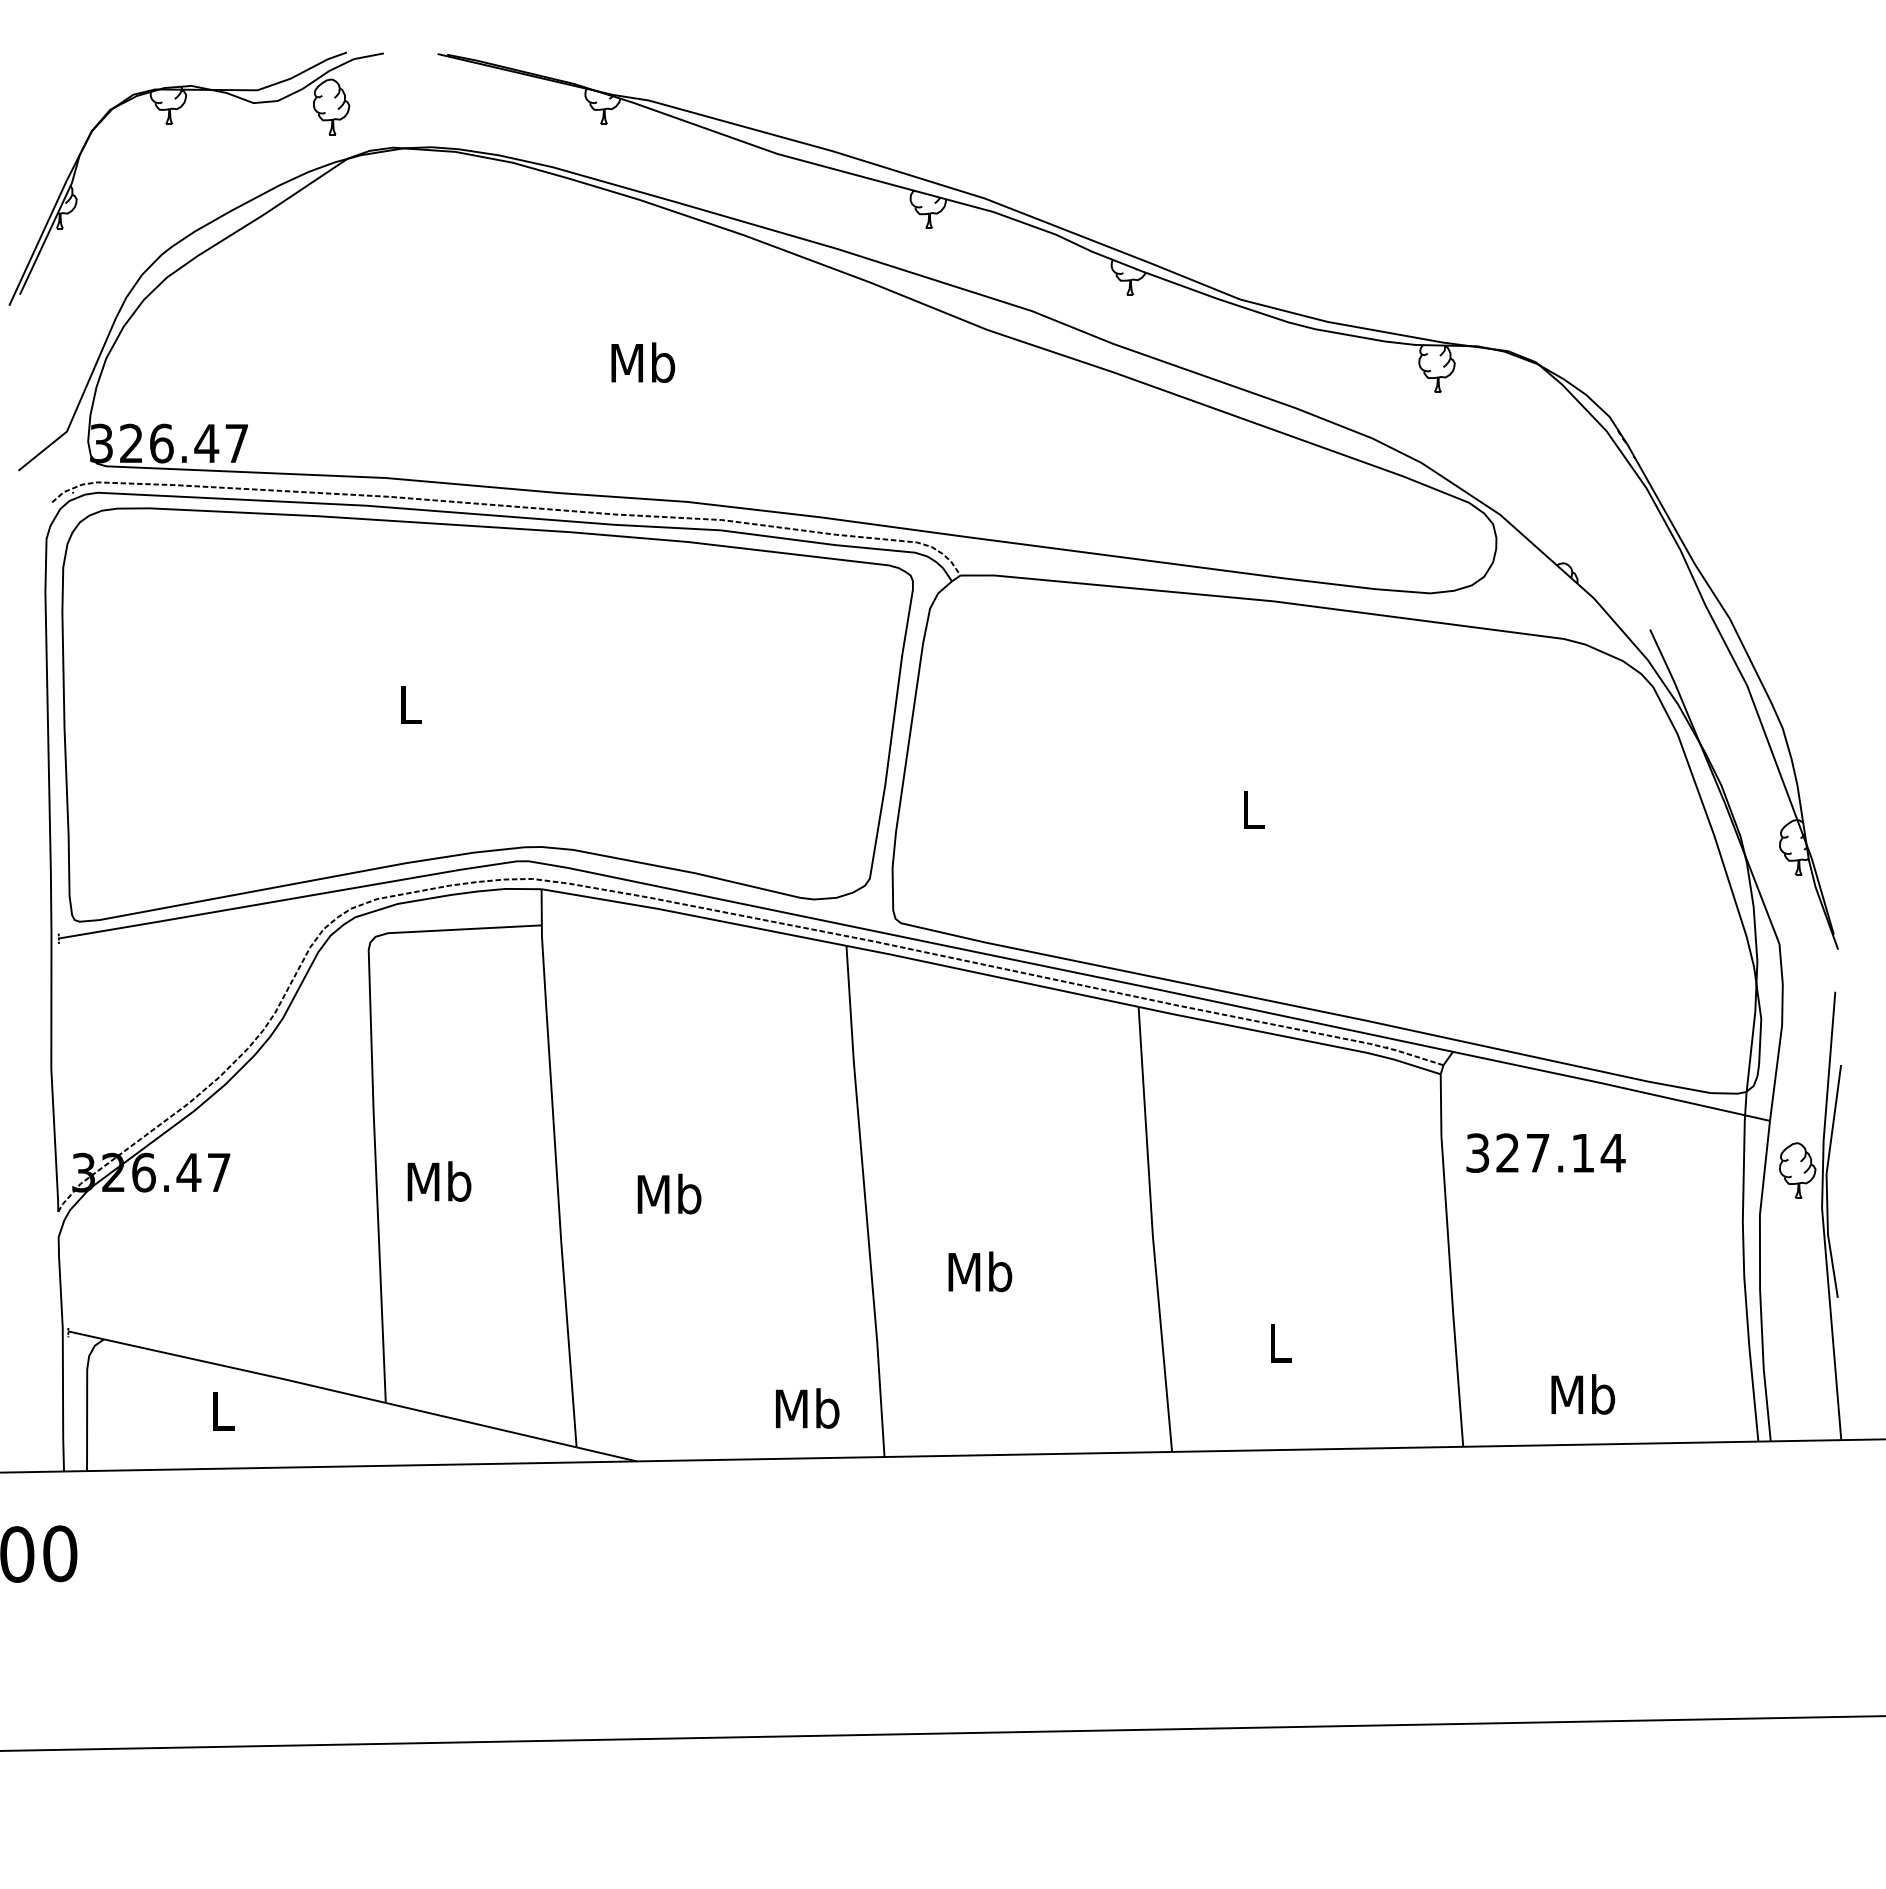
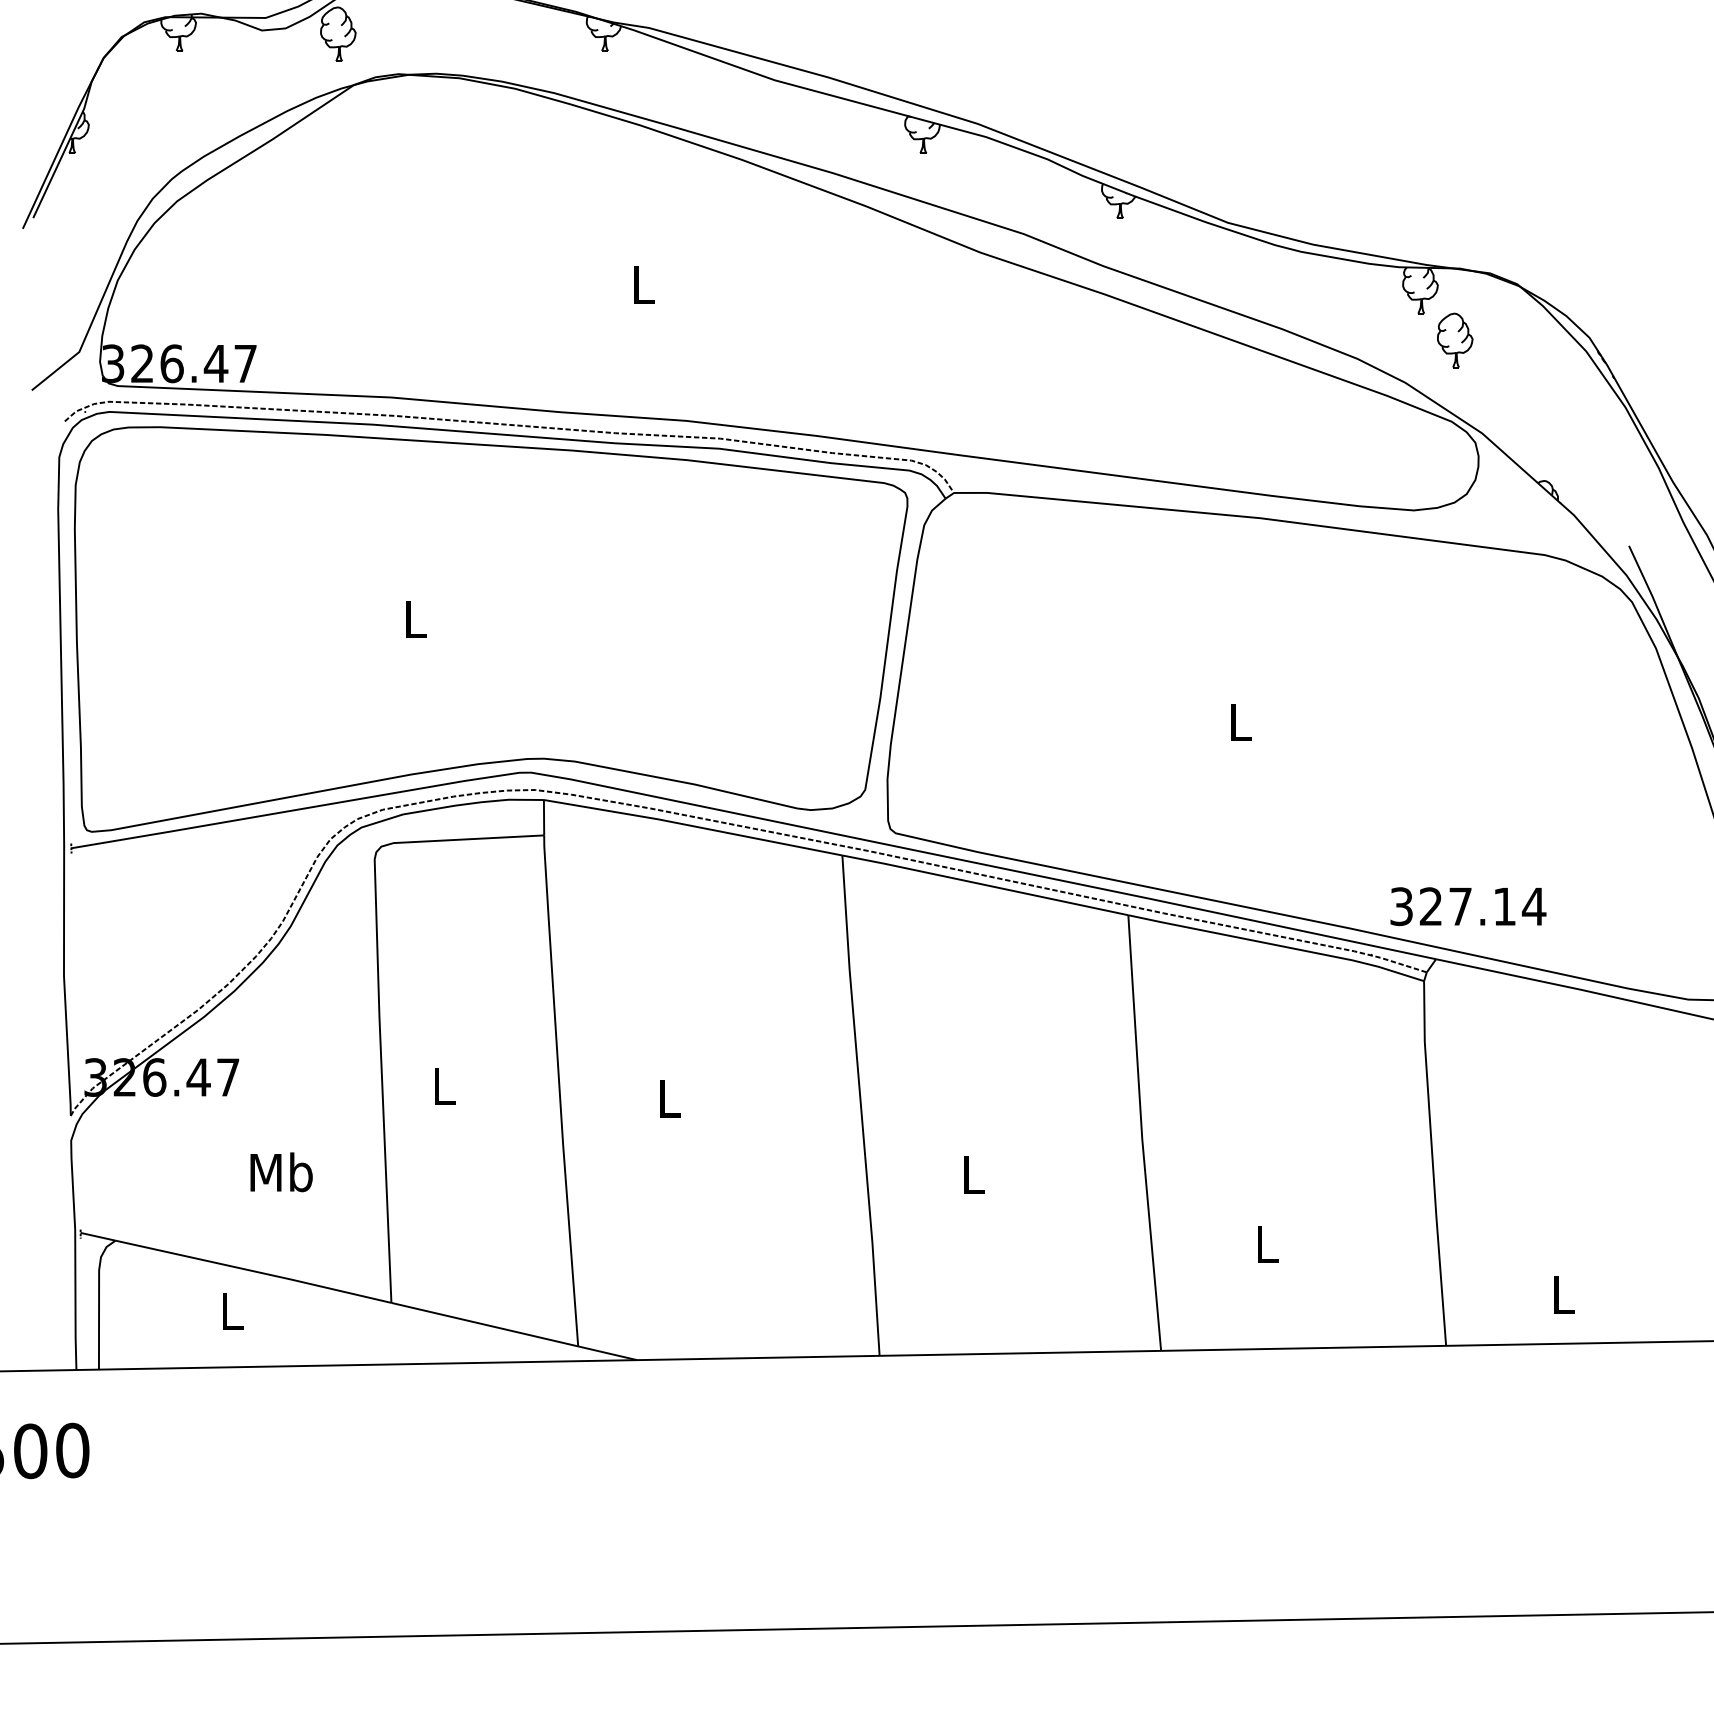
text: (643, 362) -> (643, 284), Mb -> L
part: (1472, 419) -> (1455, 340), added
text: (1545, 1152) -> (1467, 906), moved
text: (439, 1181) -> (443, 1086), Mb -> L
text: (669, 1193) -> (669, 1097), Mb -> L
text: (980, 1271) -> (973, 1174), Mb -> L
text: (1583, 1394) -> (1563, 1294), Mb -> L
text: (807, 1408) -> (281, 1172), moved

